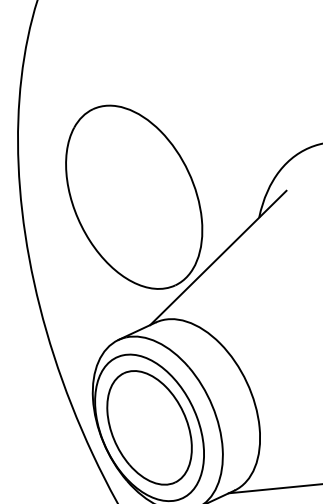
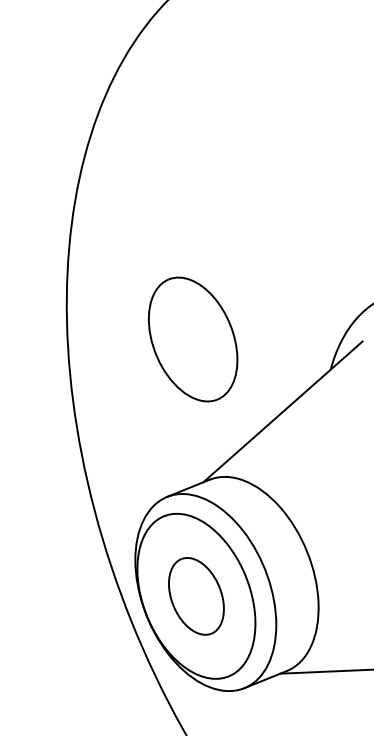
part: (133, 197) -> (192, 339), size x0.6
part: (149, 428) -> (196, 596), size x0.6

